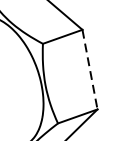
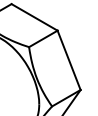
line: (90, 69) -> (69, 60), dashed -> solid

